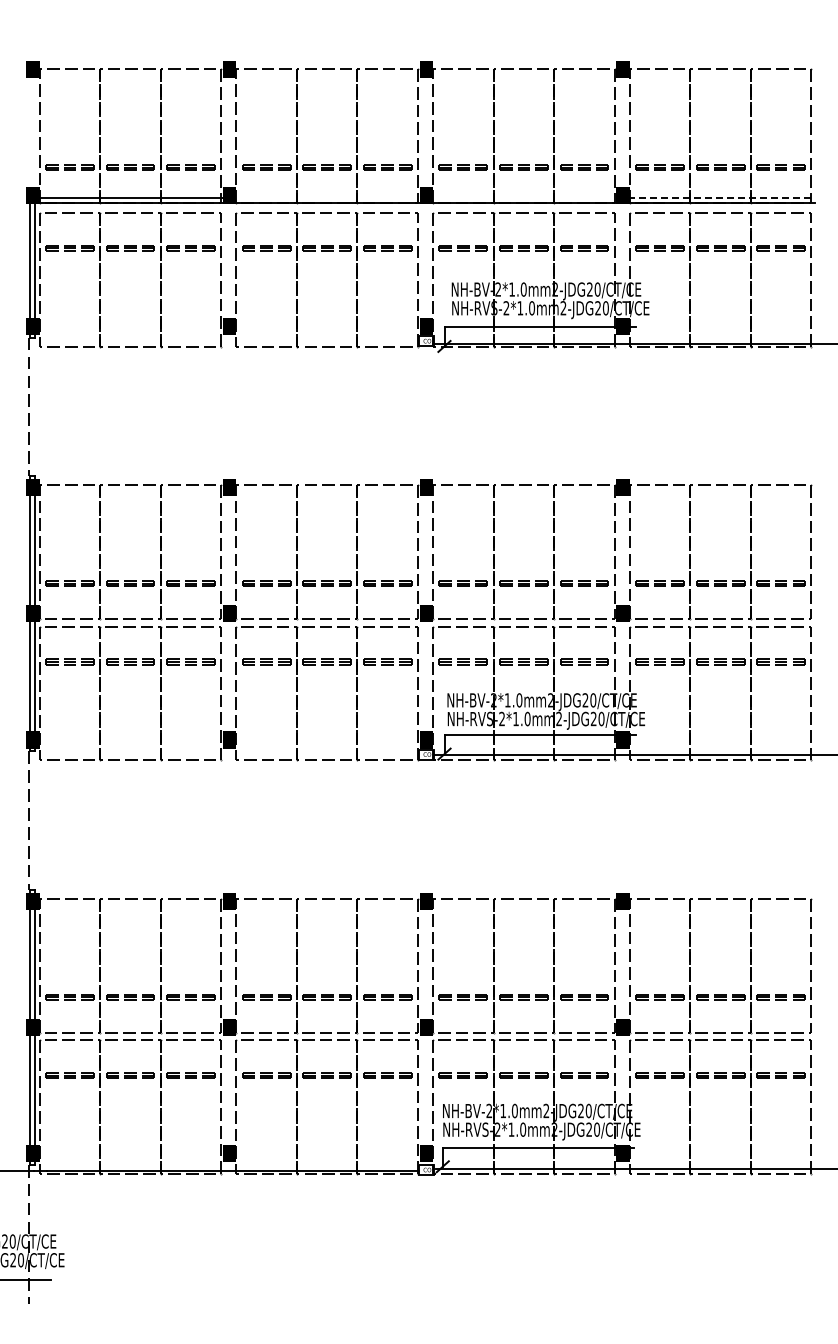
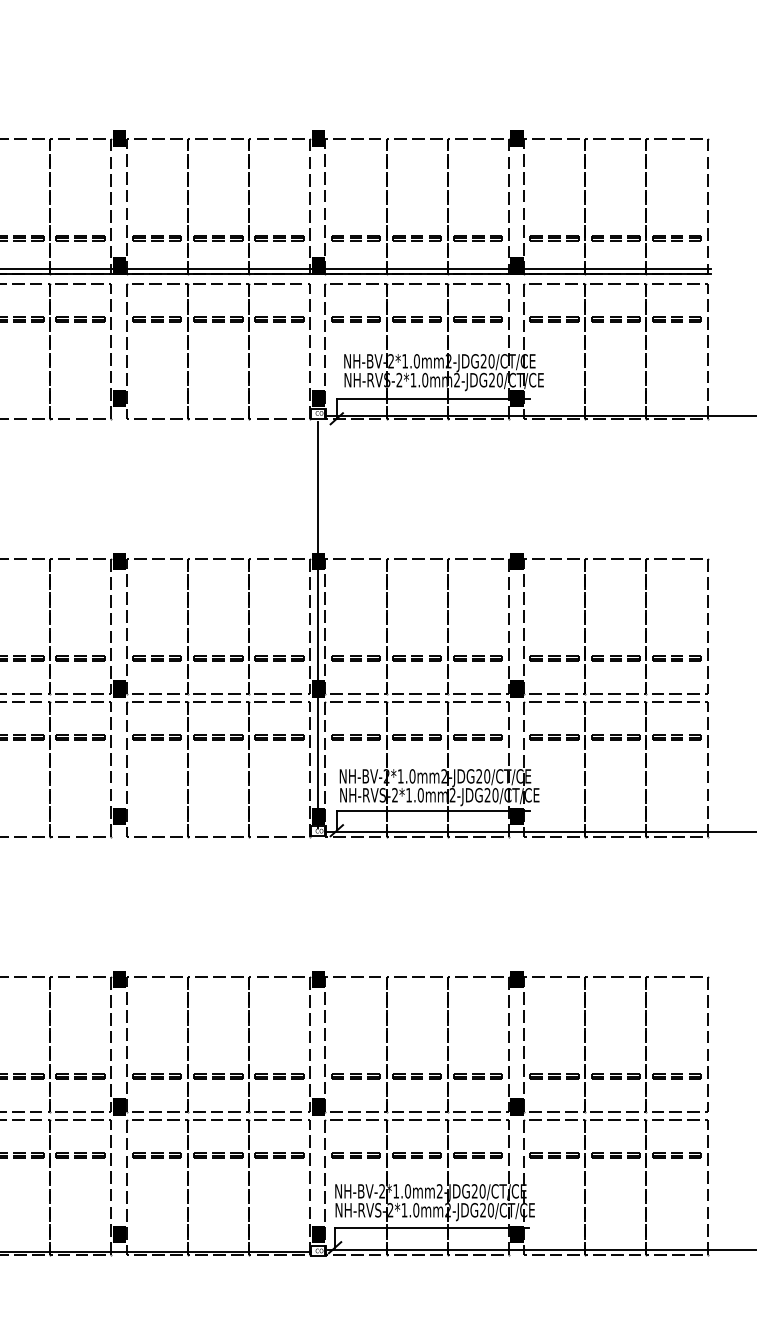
line: (327, 197) -> (218, 268), added
line: (524, 197) -> (417, 268), added
line: (721, 197) -> (616, 268), dashed -> solid
line: (426, 550) -> (318, 624), added

